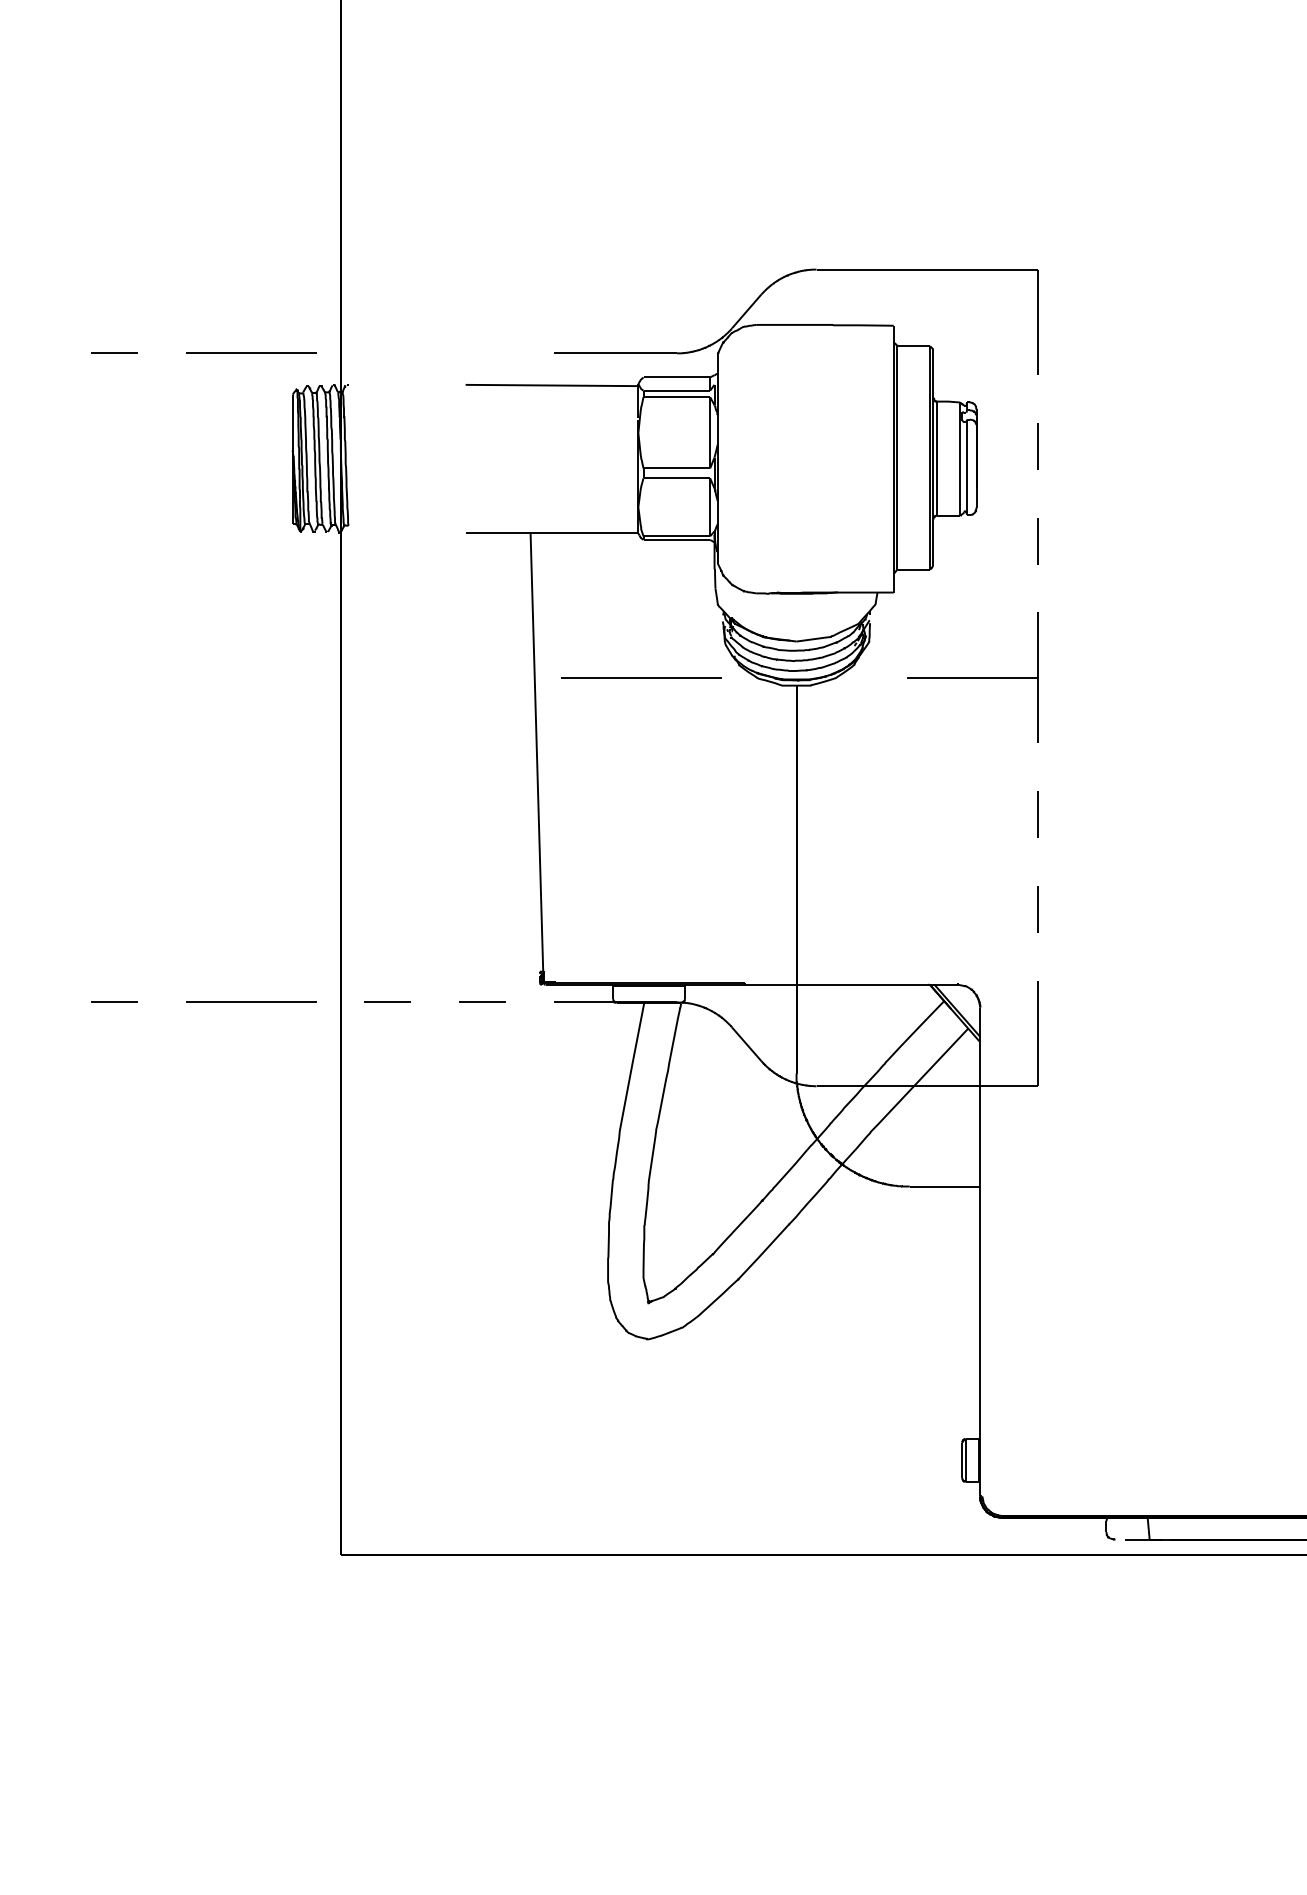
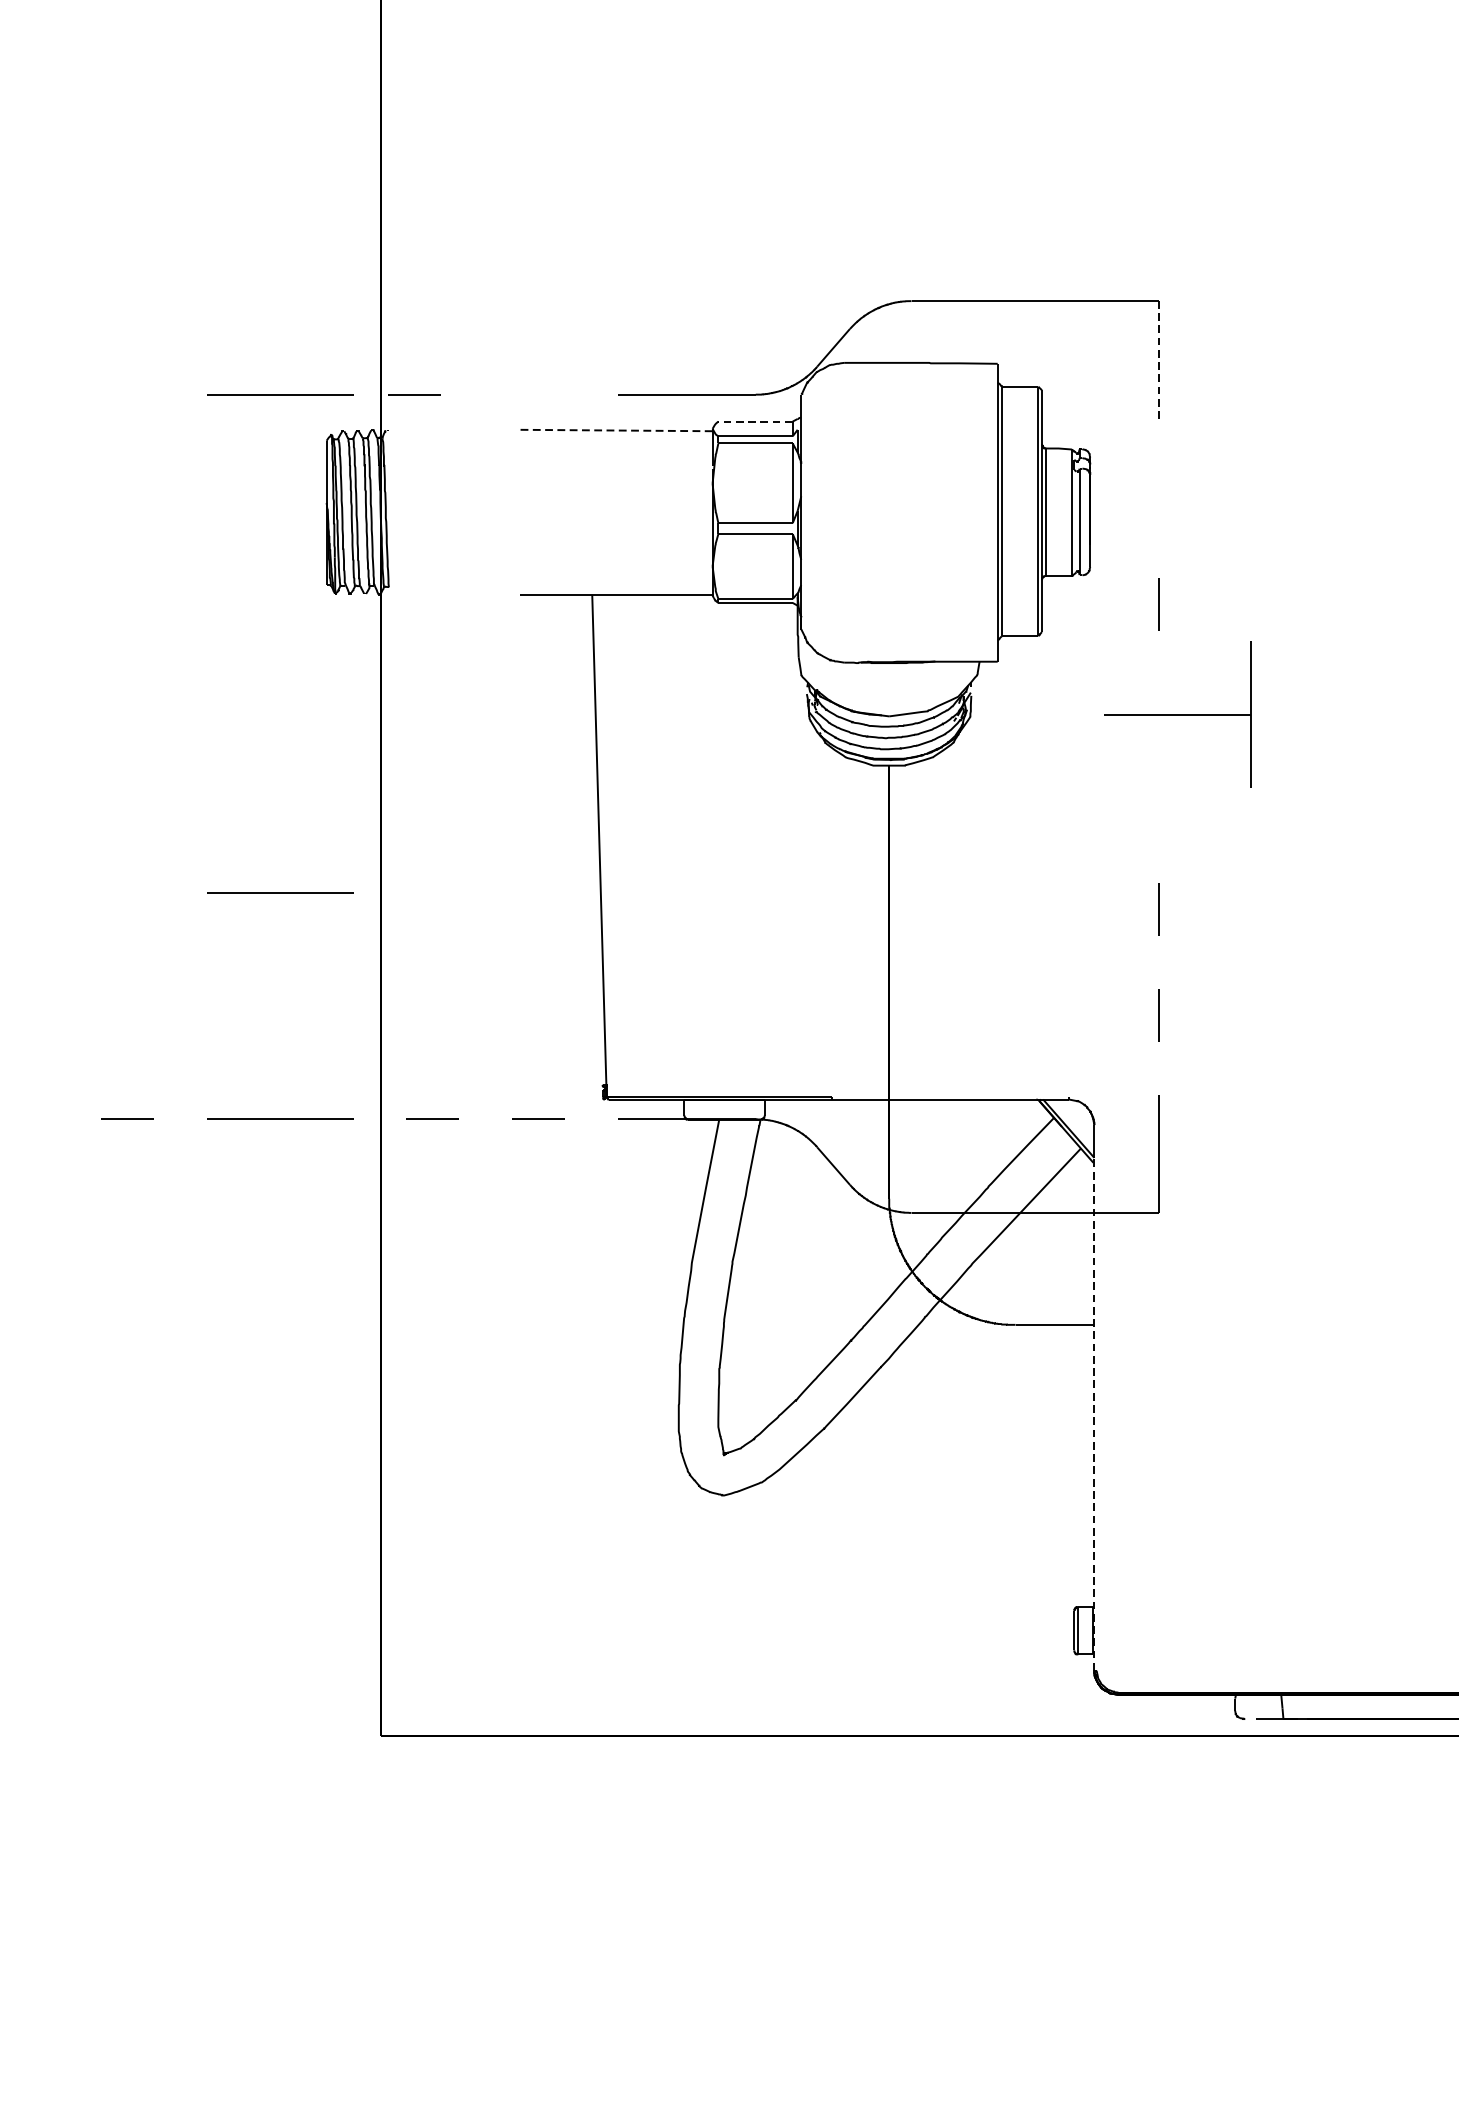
line: (1038, 322) -> (1159, 360), solid -> dashed
line: (114, 352) -> (414, 393), moved
line: (676, 377) -> (755, 421), solid -> dashed
line: (551, 385) -> (615, 430), solid -> dashed
line: (1037, 446) -> (1158, 498), removed
line: (641, 677) -> (716, 756), removed
part: (972, 677) -> (1177, 714), moved
line: (251, 798) -> (280, 891), added
line: (980, 1266) -> (1094, 1414), solid -> dashed

